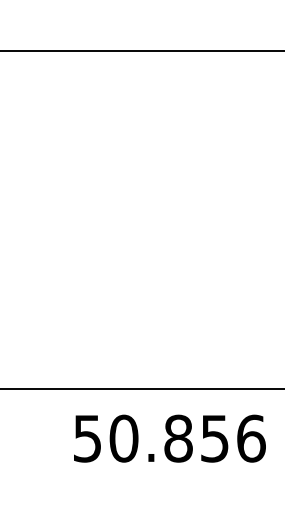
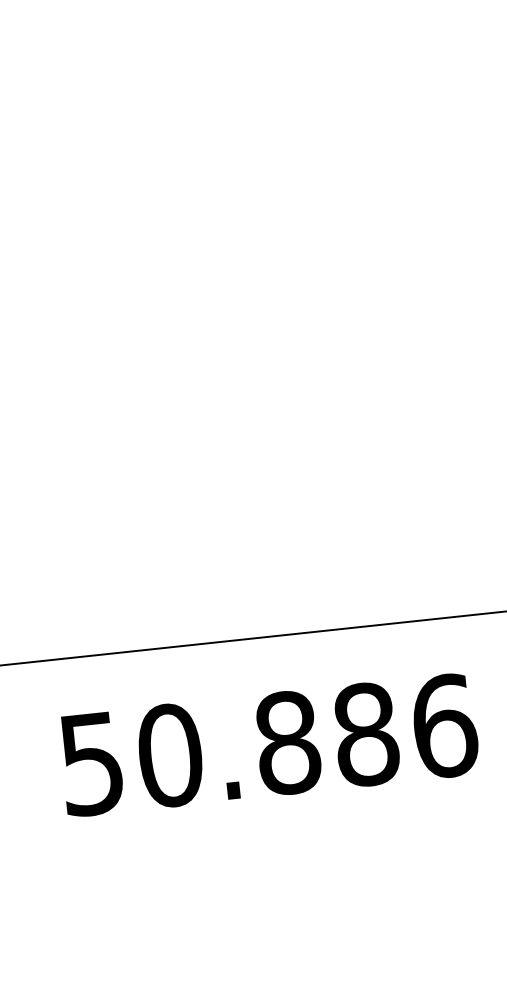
text: (214, 438) -> (365, 734), 50.856 -> 50.886

